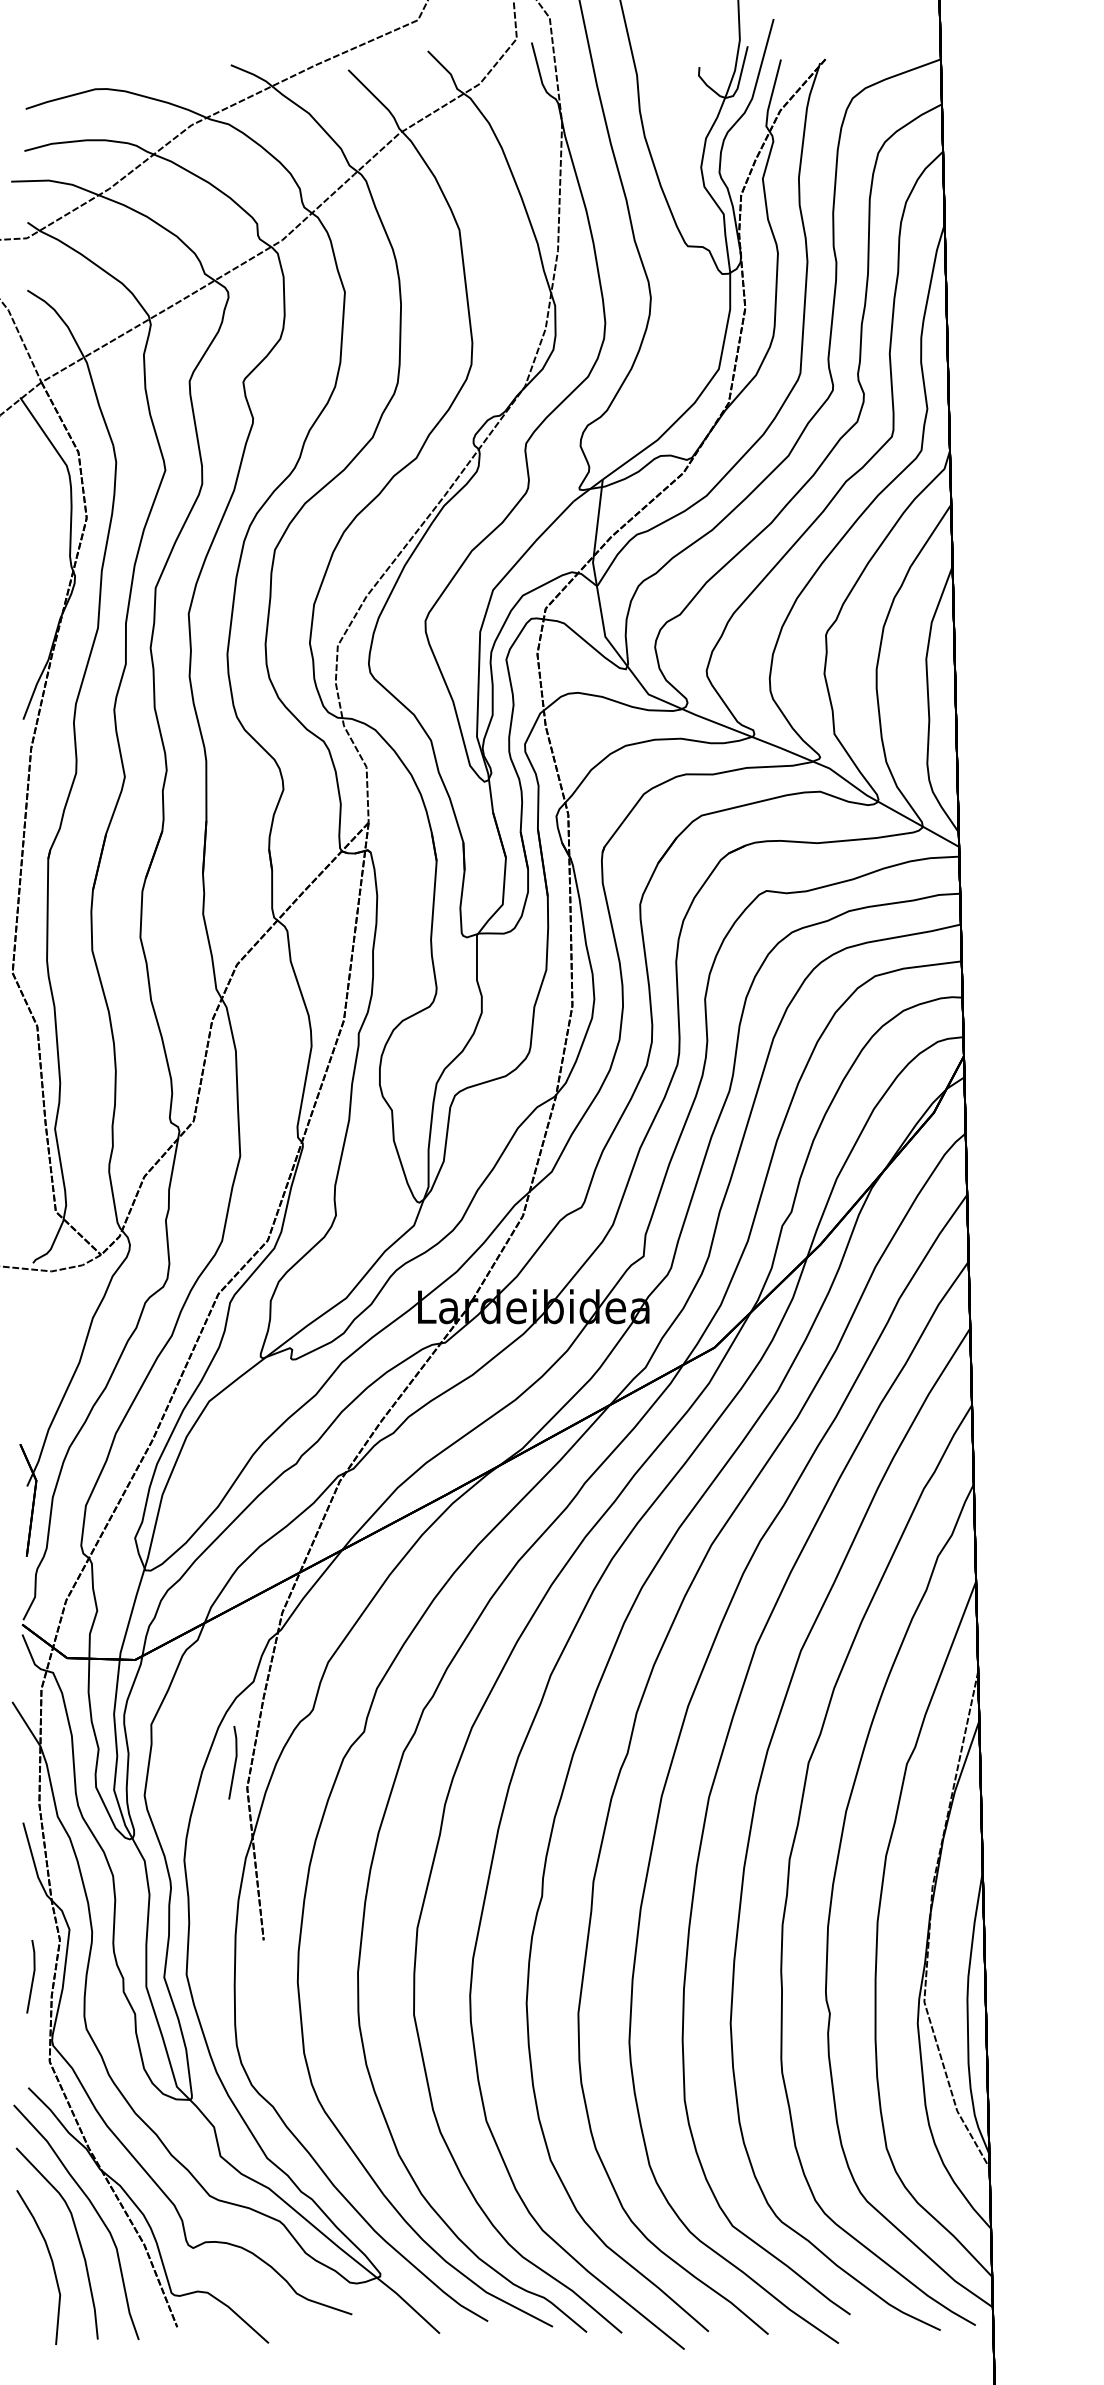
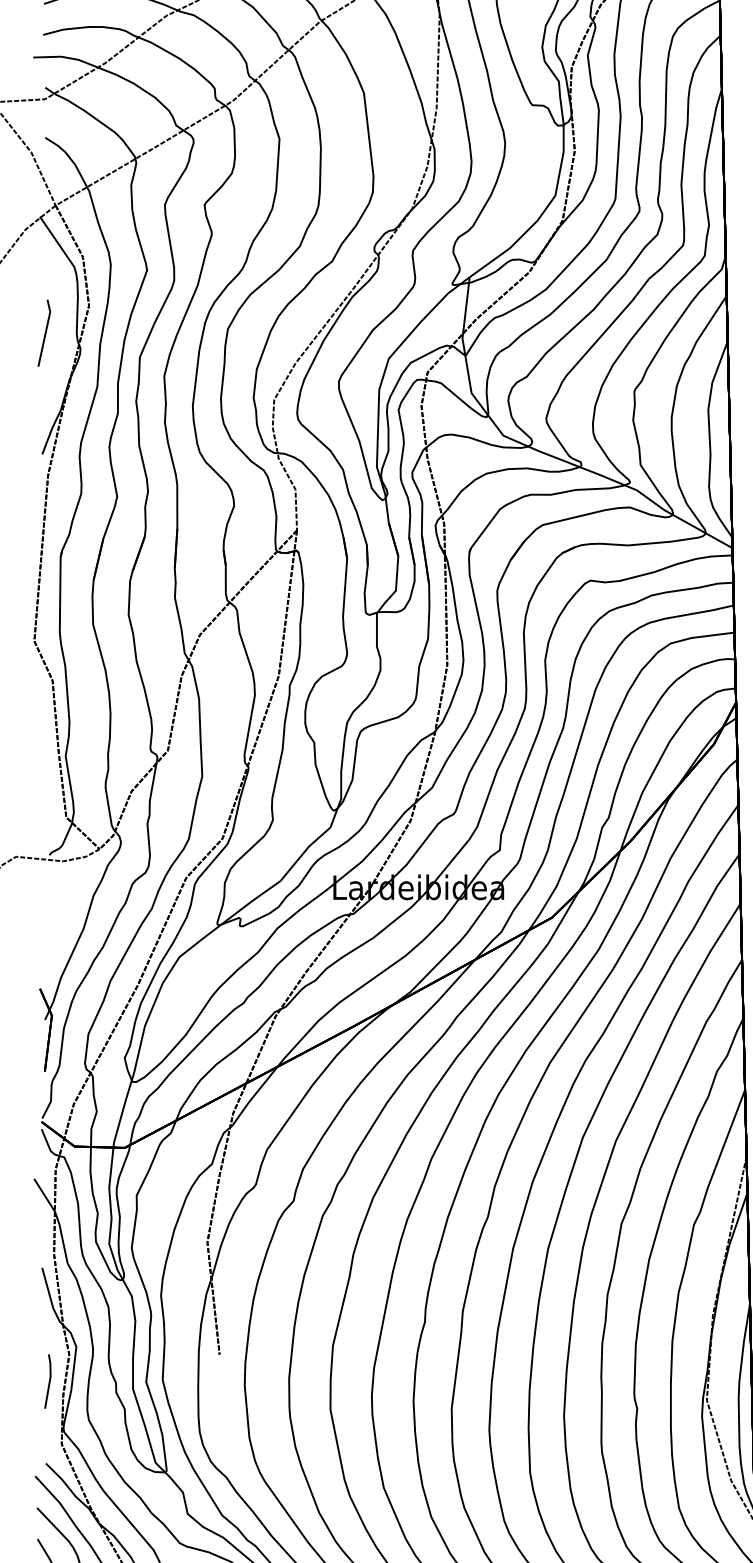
line: (26, 556) -> (44, 333), added
line: (234, 1762) -> (198, 1223), removed

